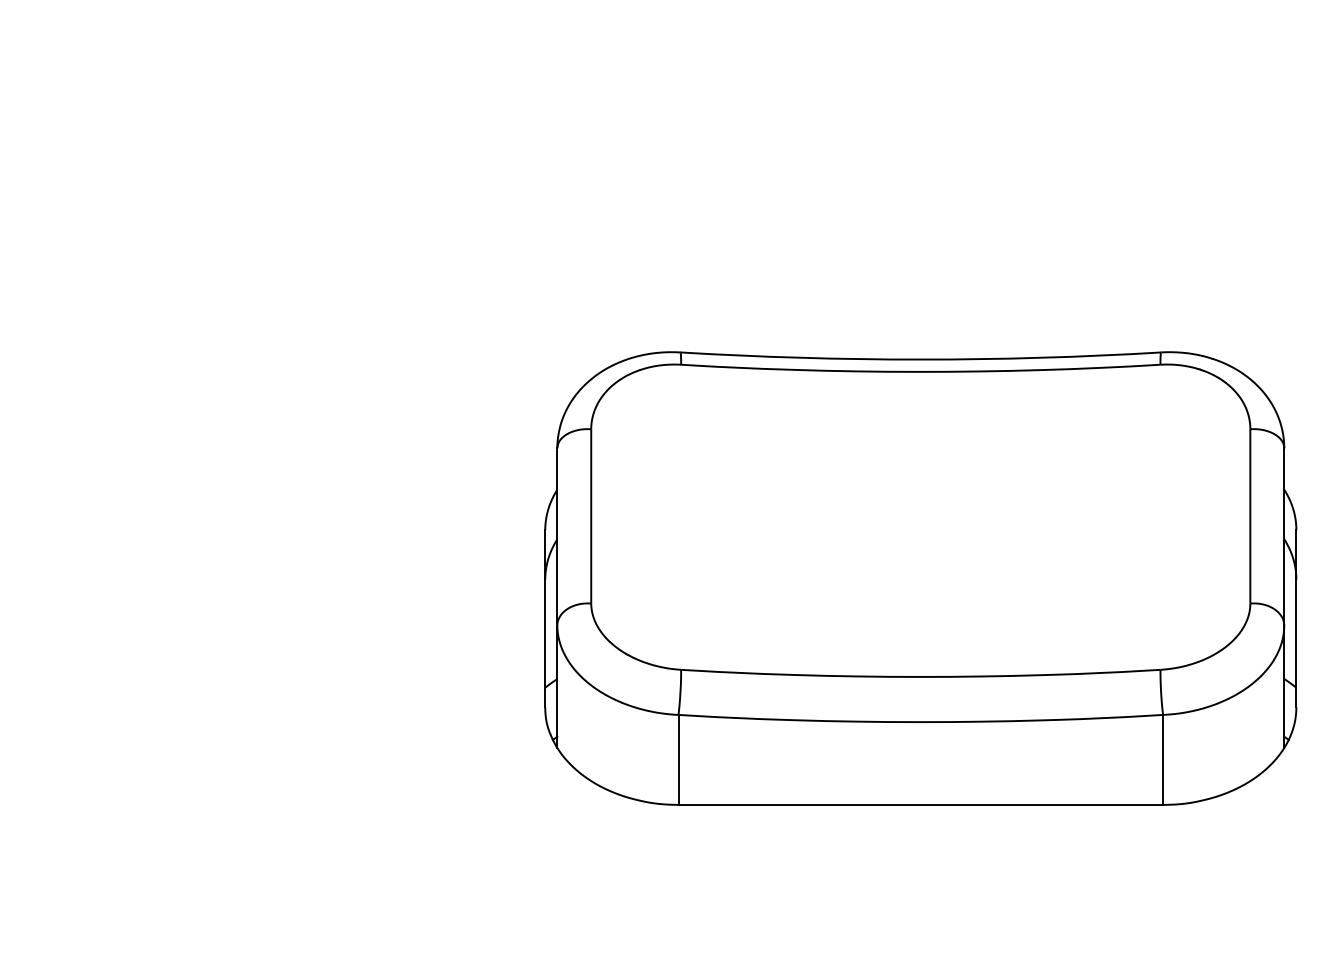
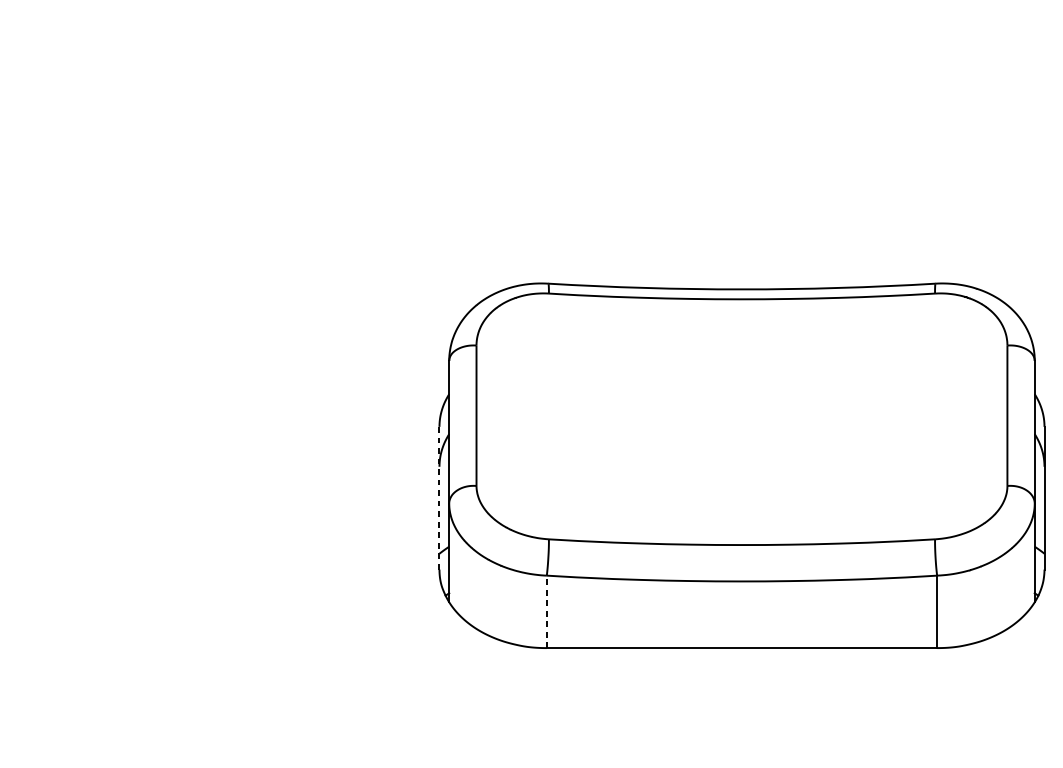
line: (545, 618) -> (439, 497), solid -> dashed
line: (678, 759) -> (546, 611), solid -> dashed

